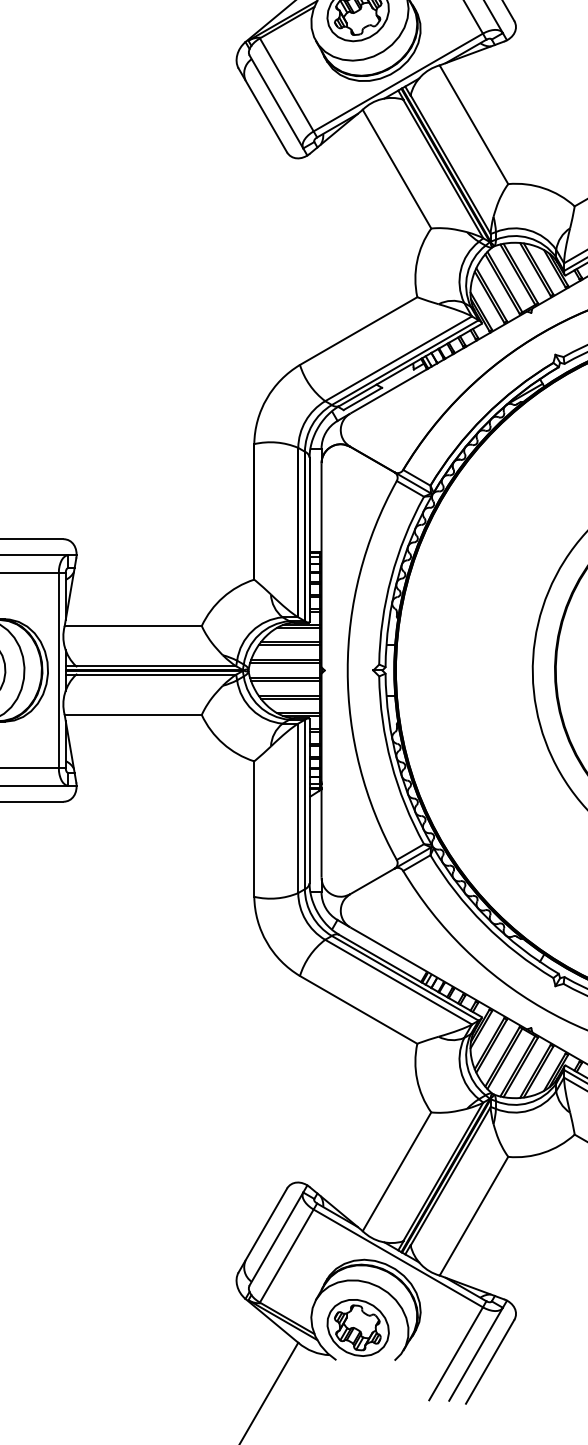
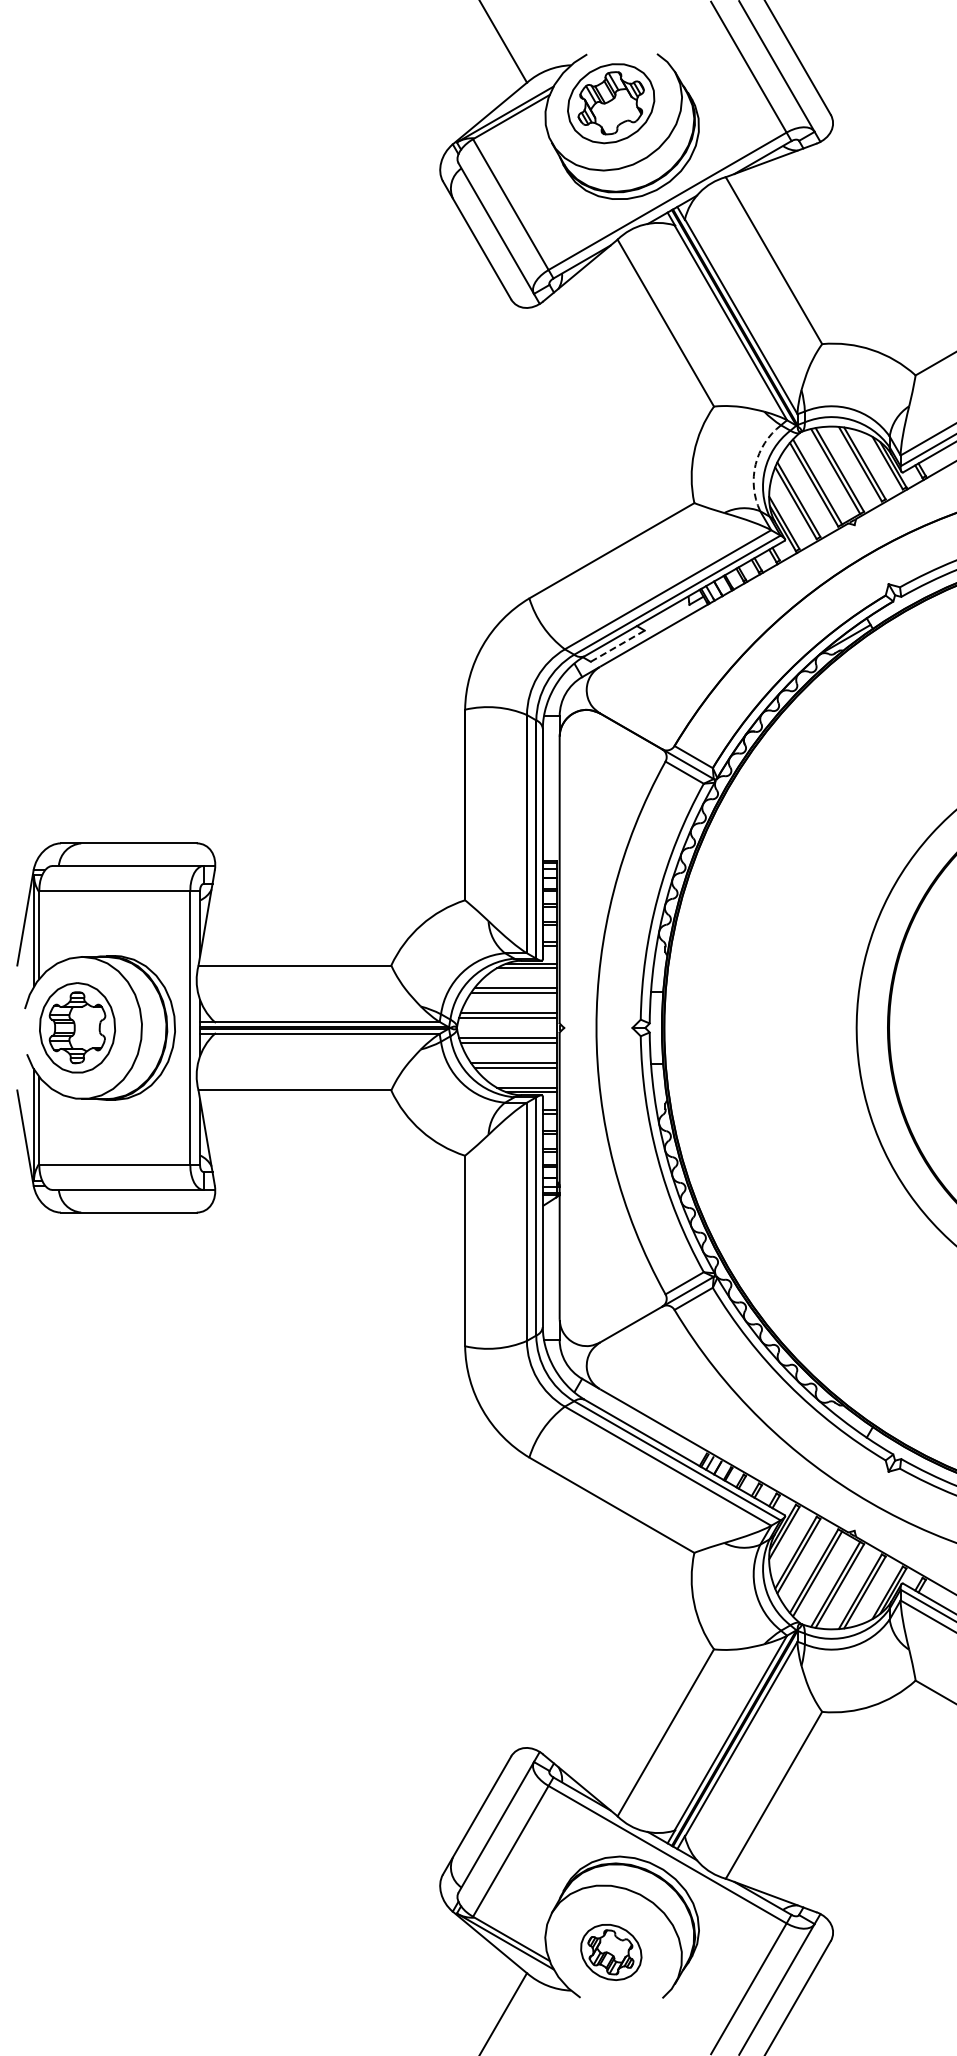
arc: (460, 269) -> (755, 464), solid -> dashed
line: (363, 398) -> (618, 645), solid -> dashed
part: (358, 1328) -> (611, 1952), size x0.7

